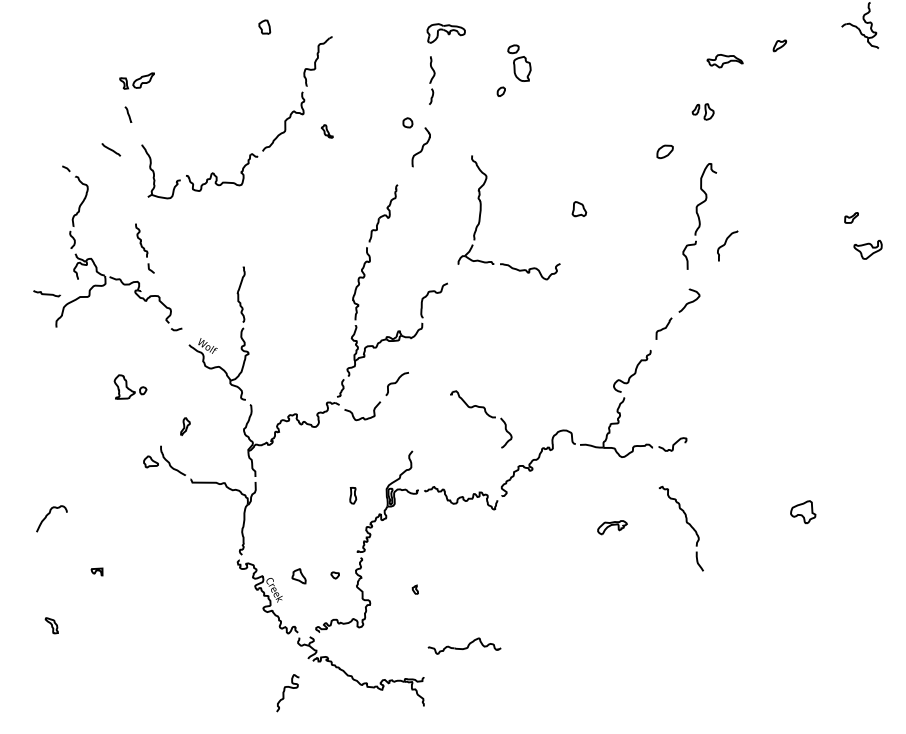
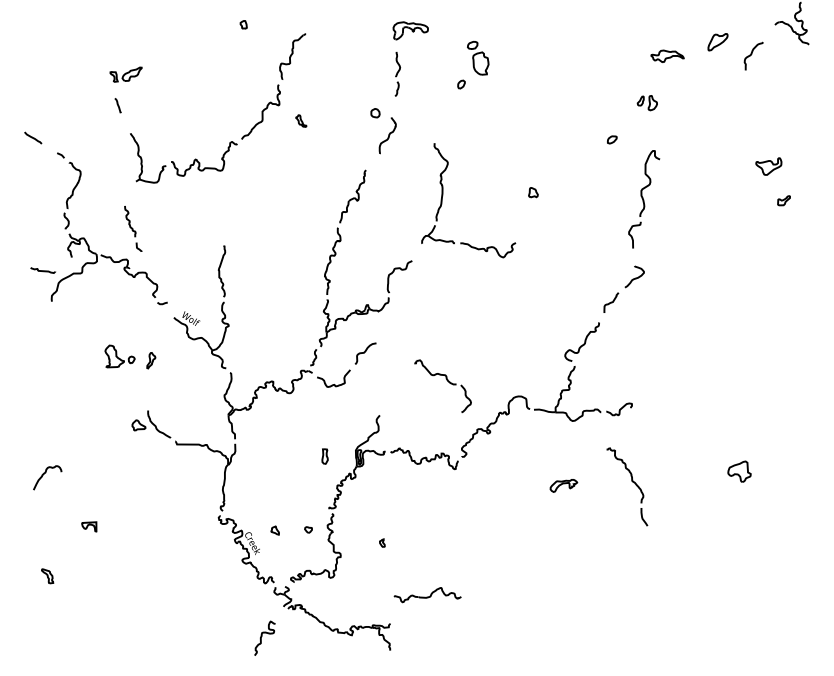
part: (264, 26) -> (243, 24), size x0.62
part: (779, 45) -> (717, 41), size x1.67
line: (110, 149) -> (32, 137), moved
part: (664, 151) -> (611, 139), size x0.62
part: (579, 208) -> (533, 192), size x0.71
curve: (726, 243) -> (752, 53), moved
part: (867, 249) -> (768, 166), moved
part: (185, 426) -> (151, 360), moved
part: (96, 571) -> (88, 526), size x1.43
part: (298, 575) -> (274, 530), size x0.62

